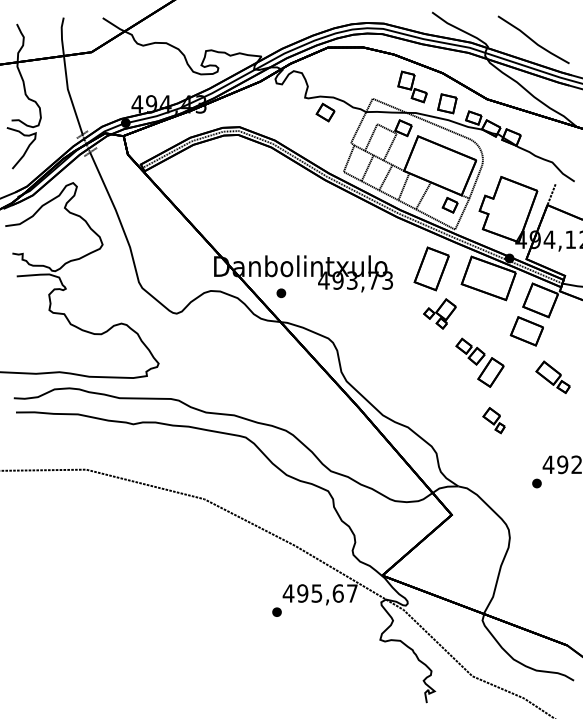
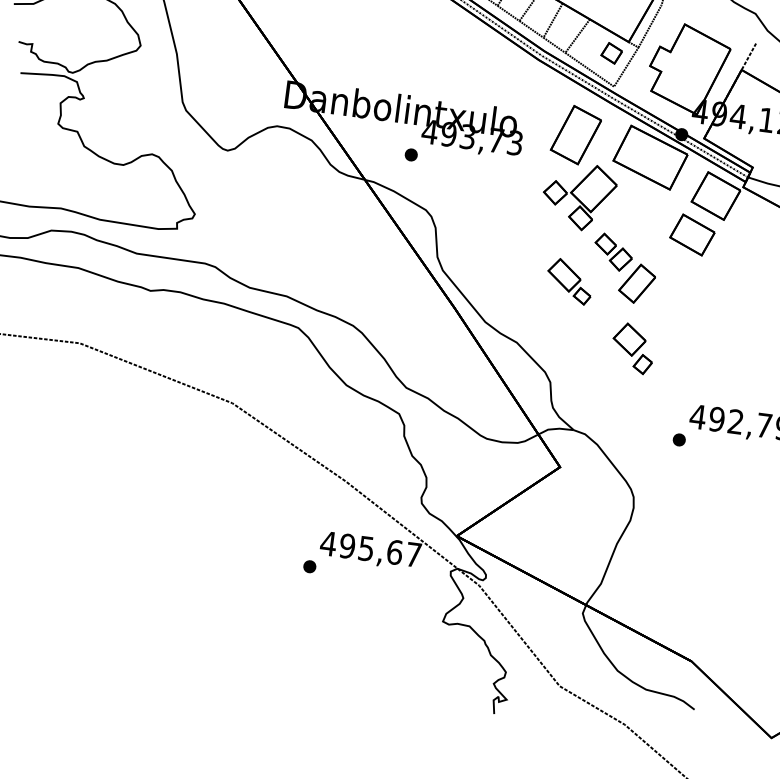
part: (281, 292) -> (411, 153), moved
part: (439, 313) -> (578, 195), size x1.67
part: (552, 376) -> (569, 280), moved
part: (493, 420) -> (632, 348), size x1.43

